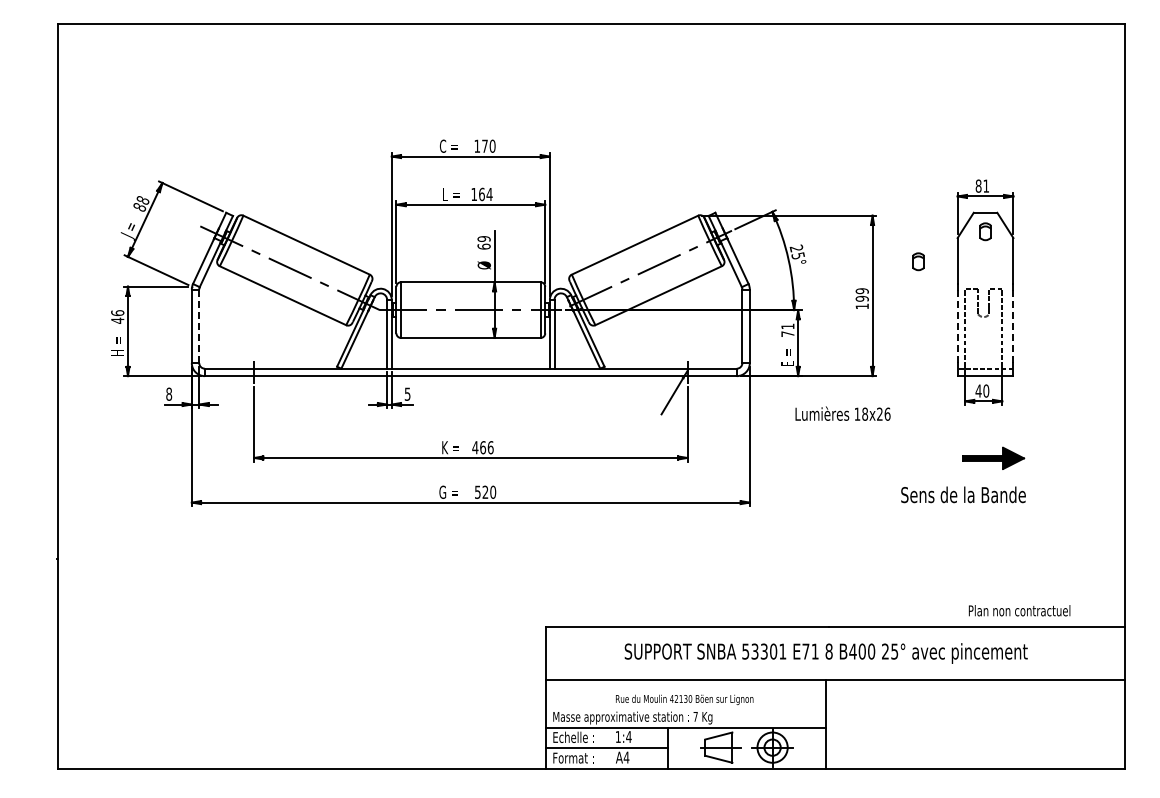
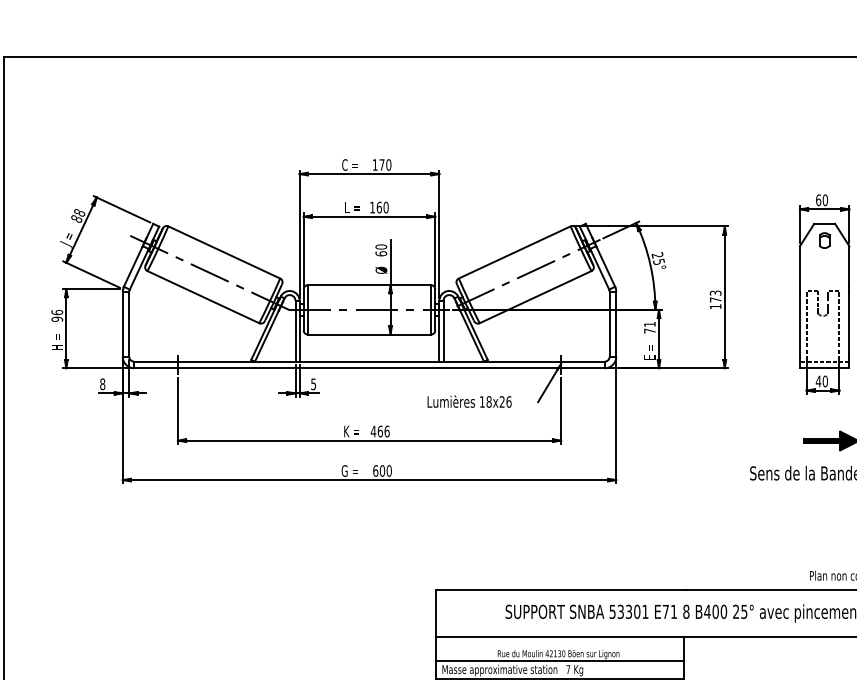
text: (982, 185) -> (821, 199), 81 -> 60
text: (489, 194) -> (386, 207), 164 -> 160
text: (483, 238) -> (380, 246), 69 -> 60
part: (918, 261) -> (765, 266), removed
text: (861, 294) -> (714, 296), 199 -> 173
text: (117, 320) -> (57, 319), 46 -> 96
line: (199, 326) -> (129, 324), dashed -> solid
line: (957, 326) -> (799, 324), dashed -> solid
line: (1013, 326) -> (849, 324), dashed -> solid
text: (842, 413) -> (469, 401), moved
text: (481, 491) -> (378, 470), 520 -> 600
line: (686, 707) -> (560, 661), added

